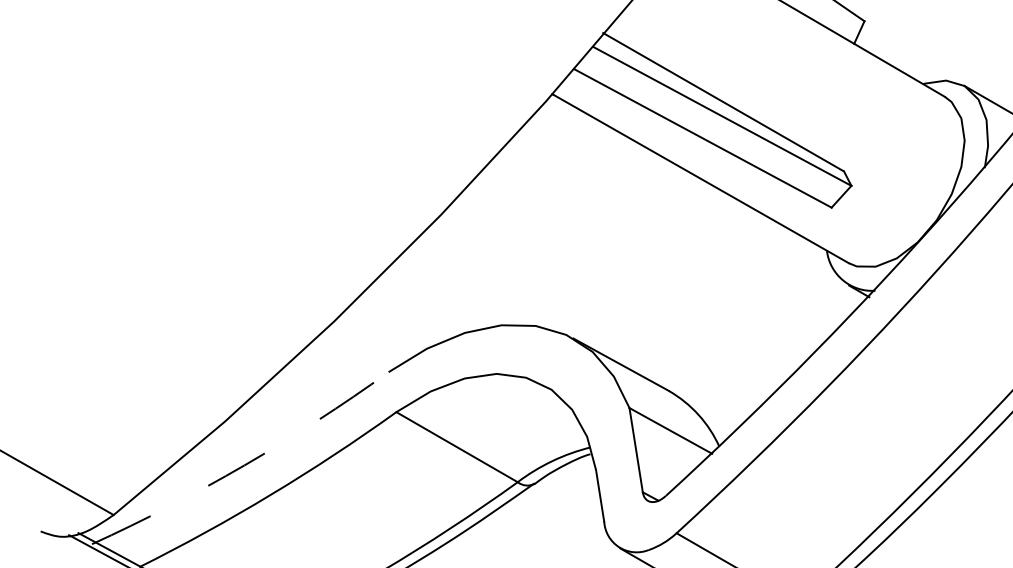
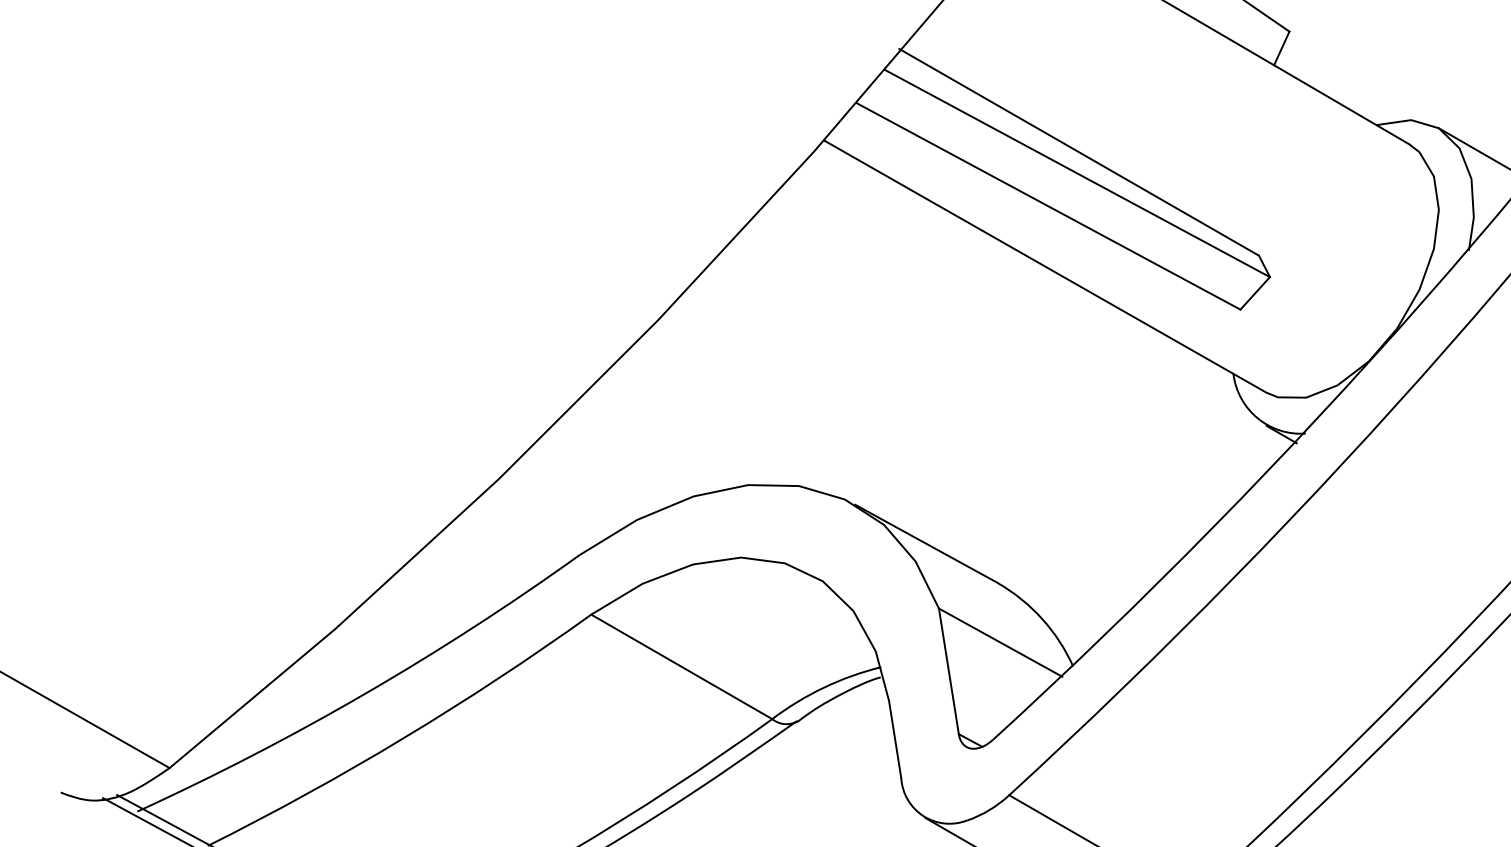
arc: (244, 465) -> (364, 694), dashed -> solid

